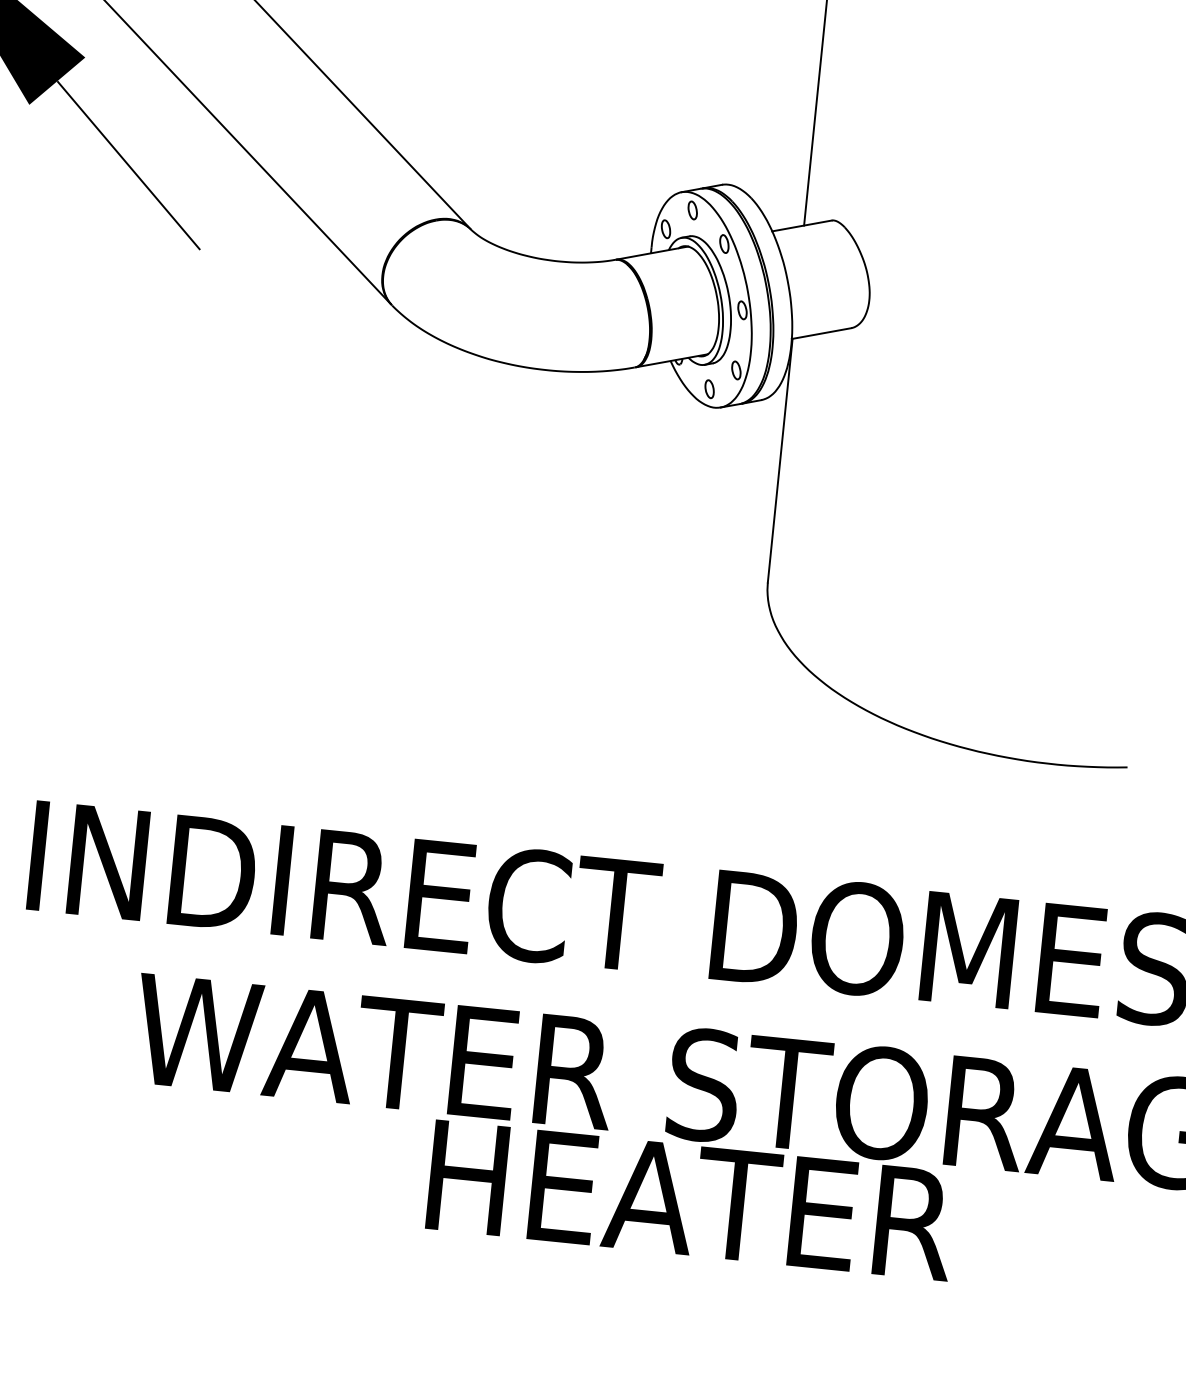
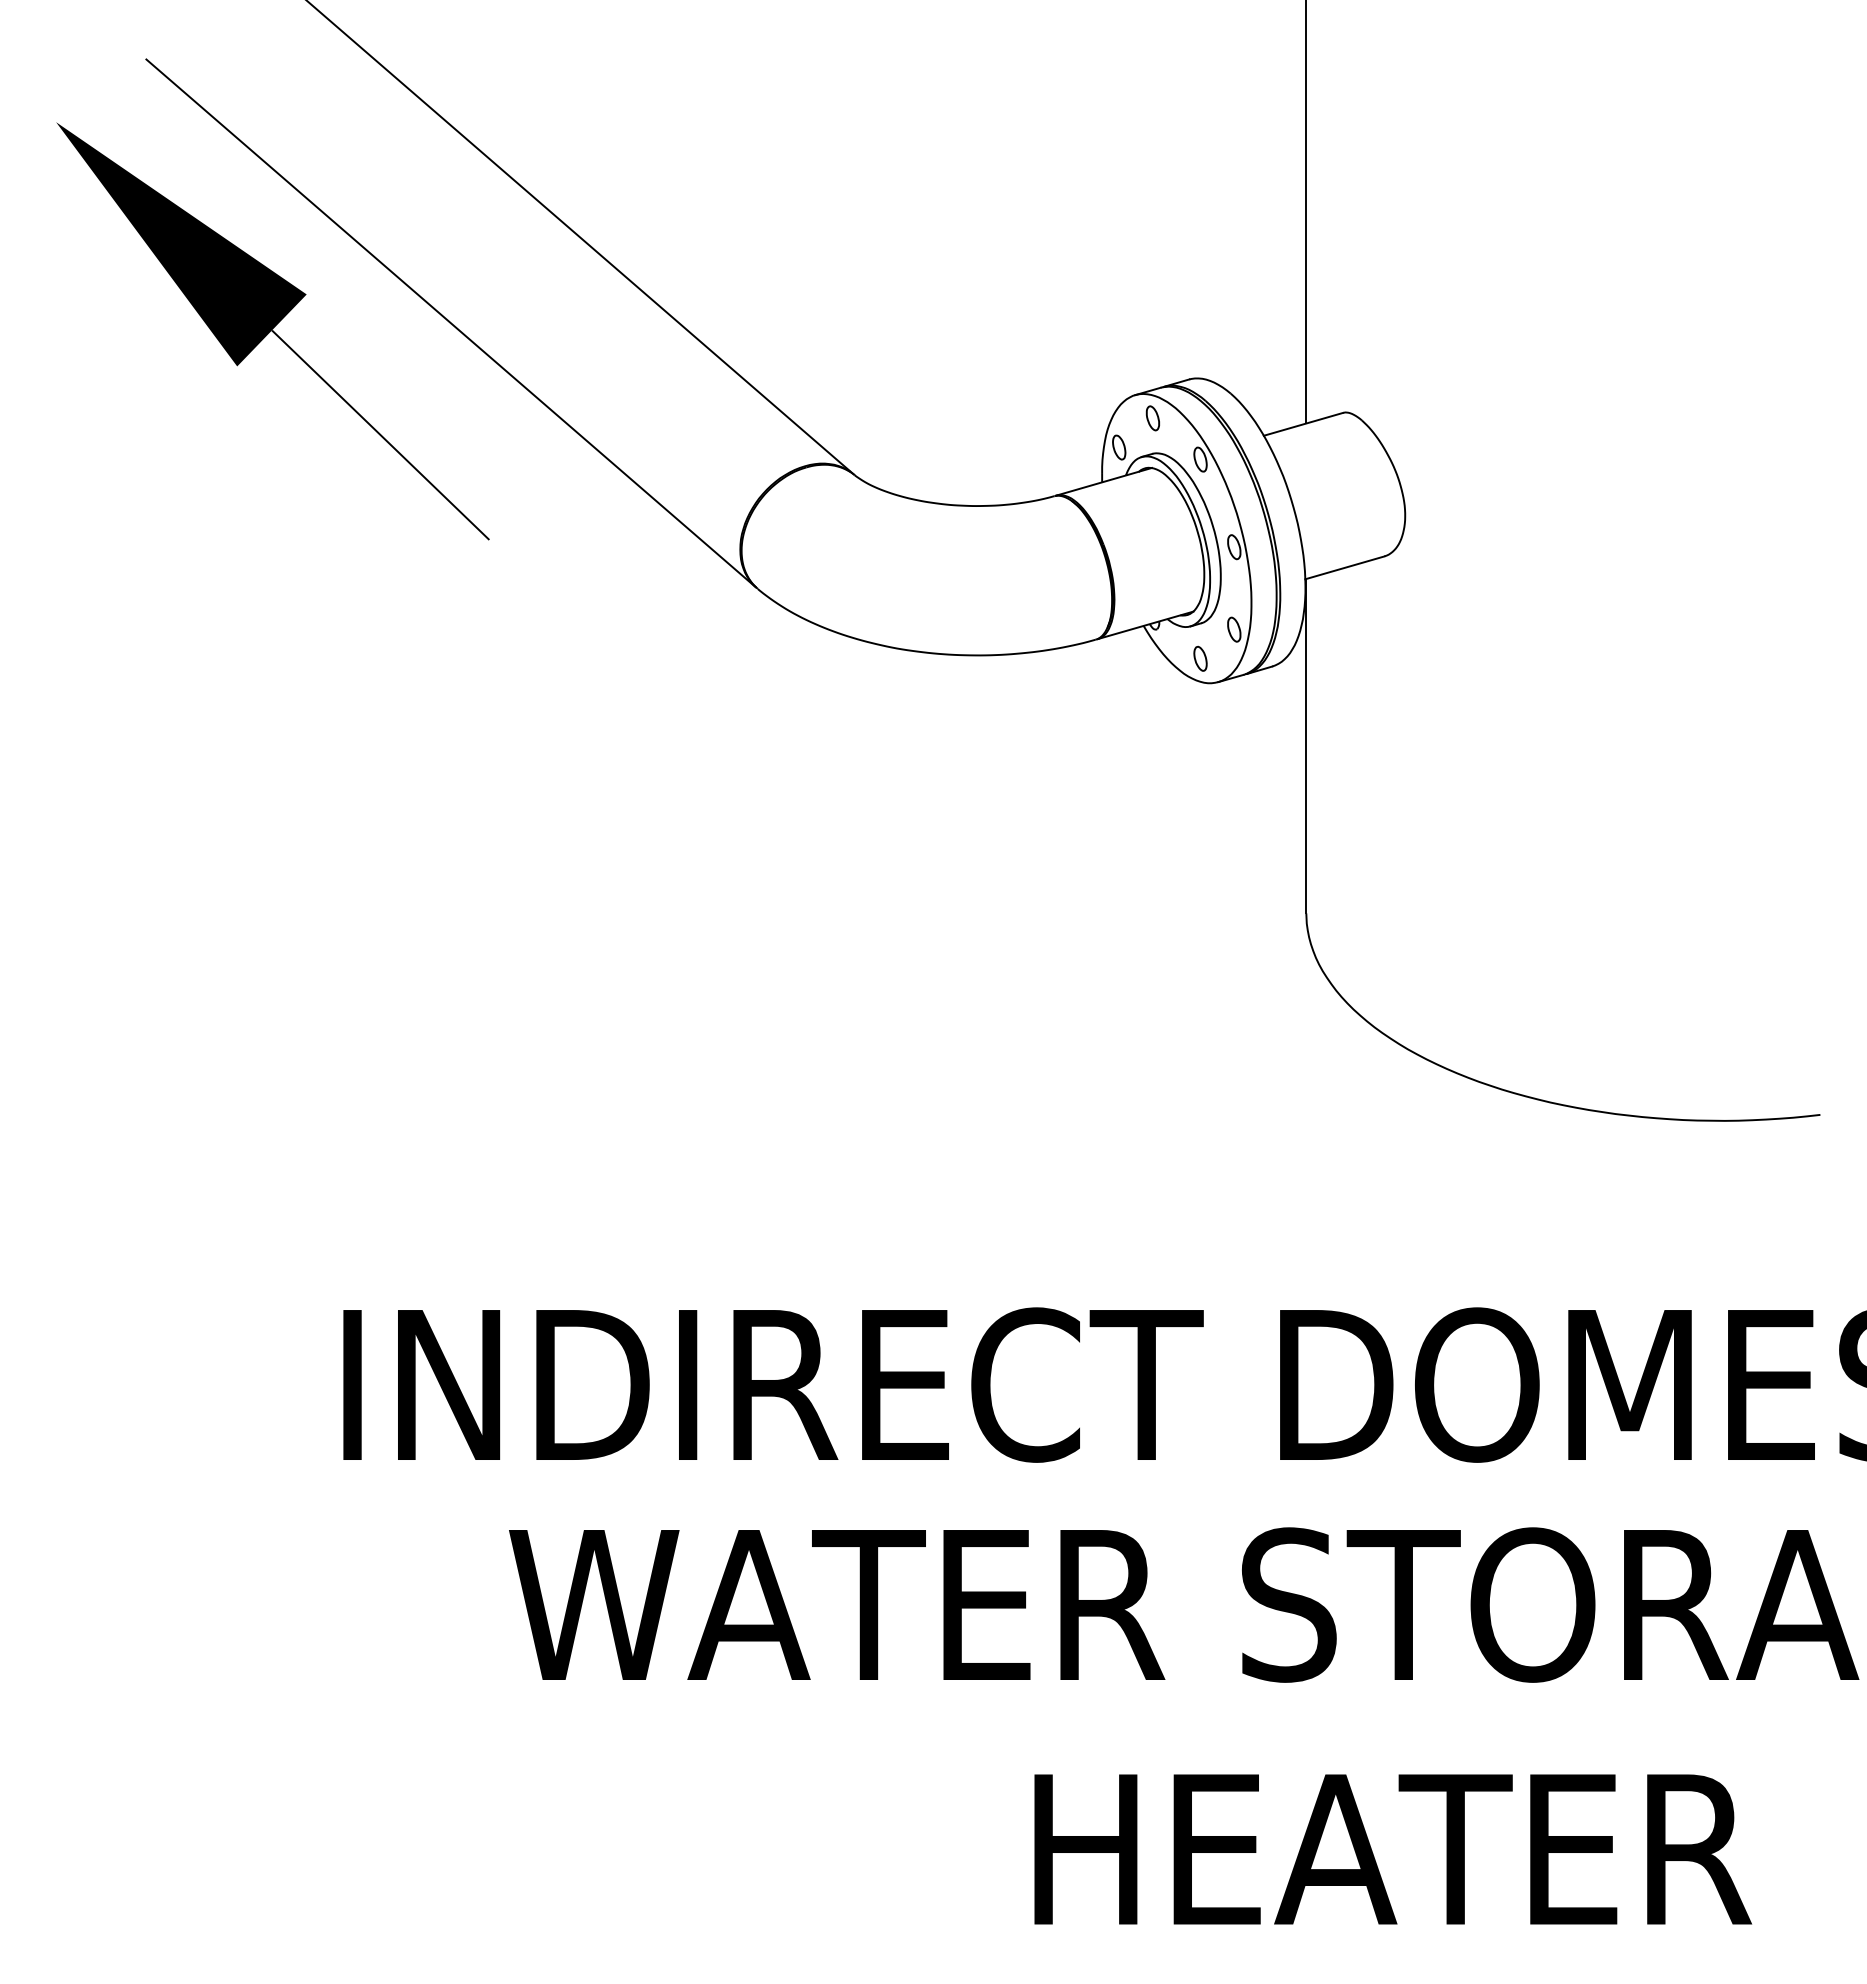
text: (691, 1200) -> (1393, 1849), moved

